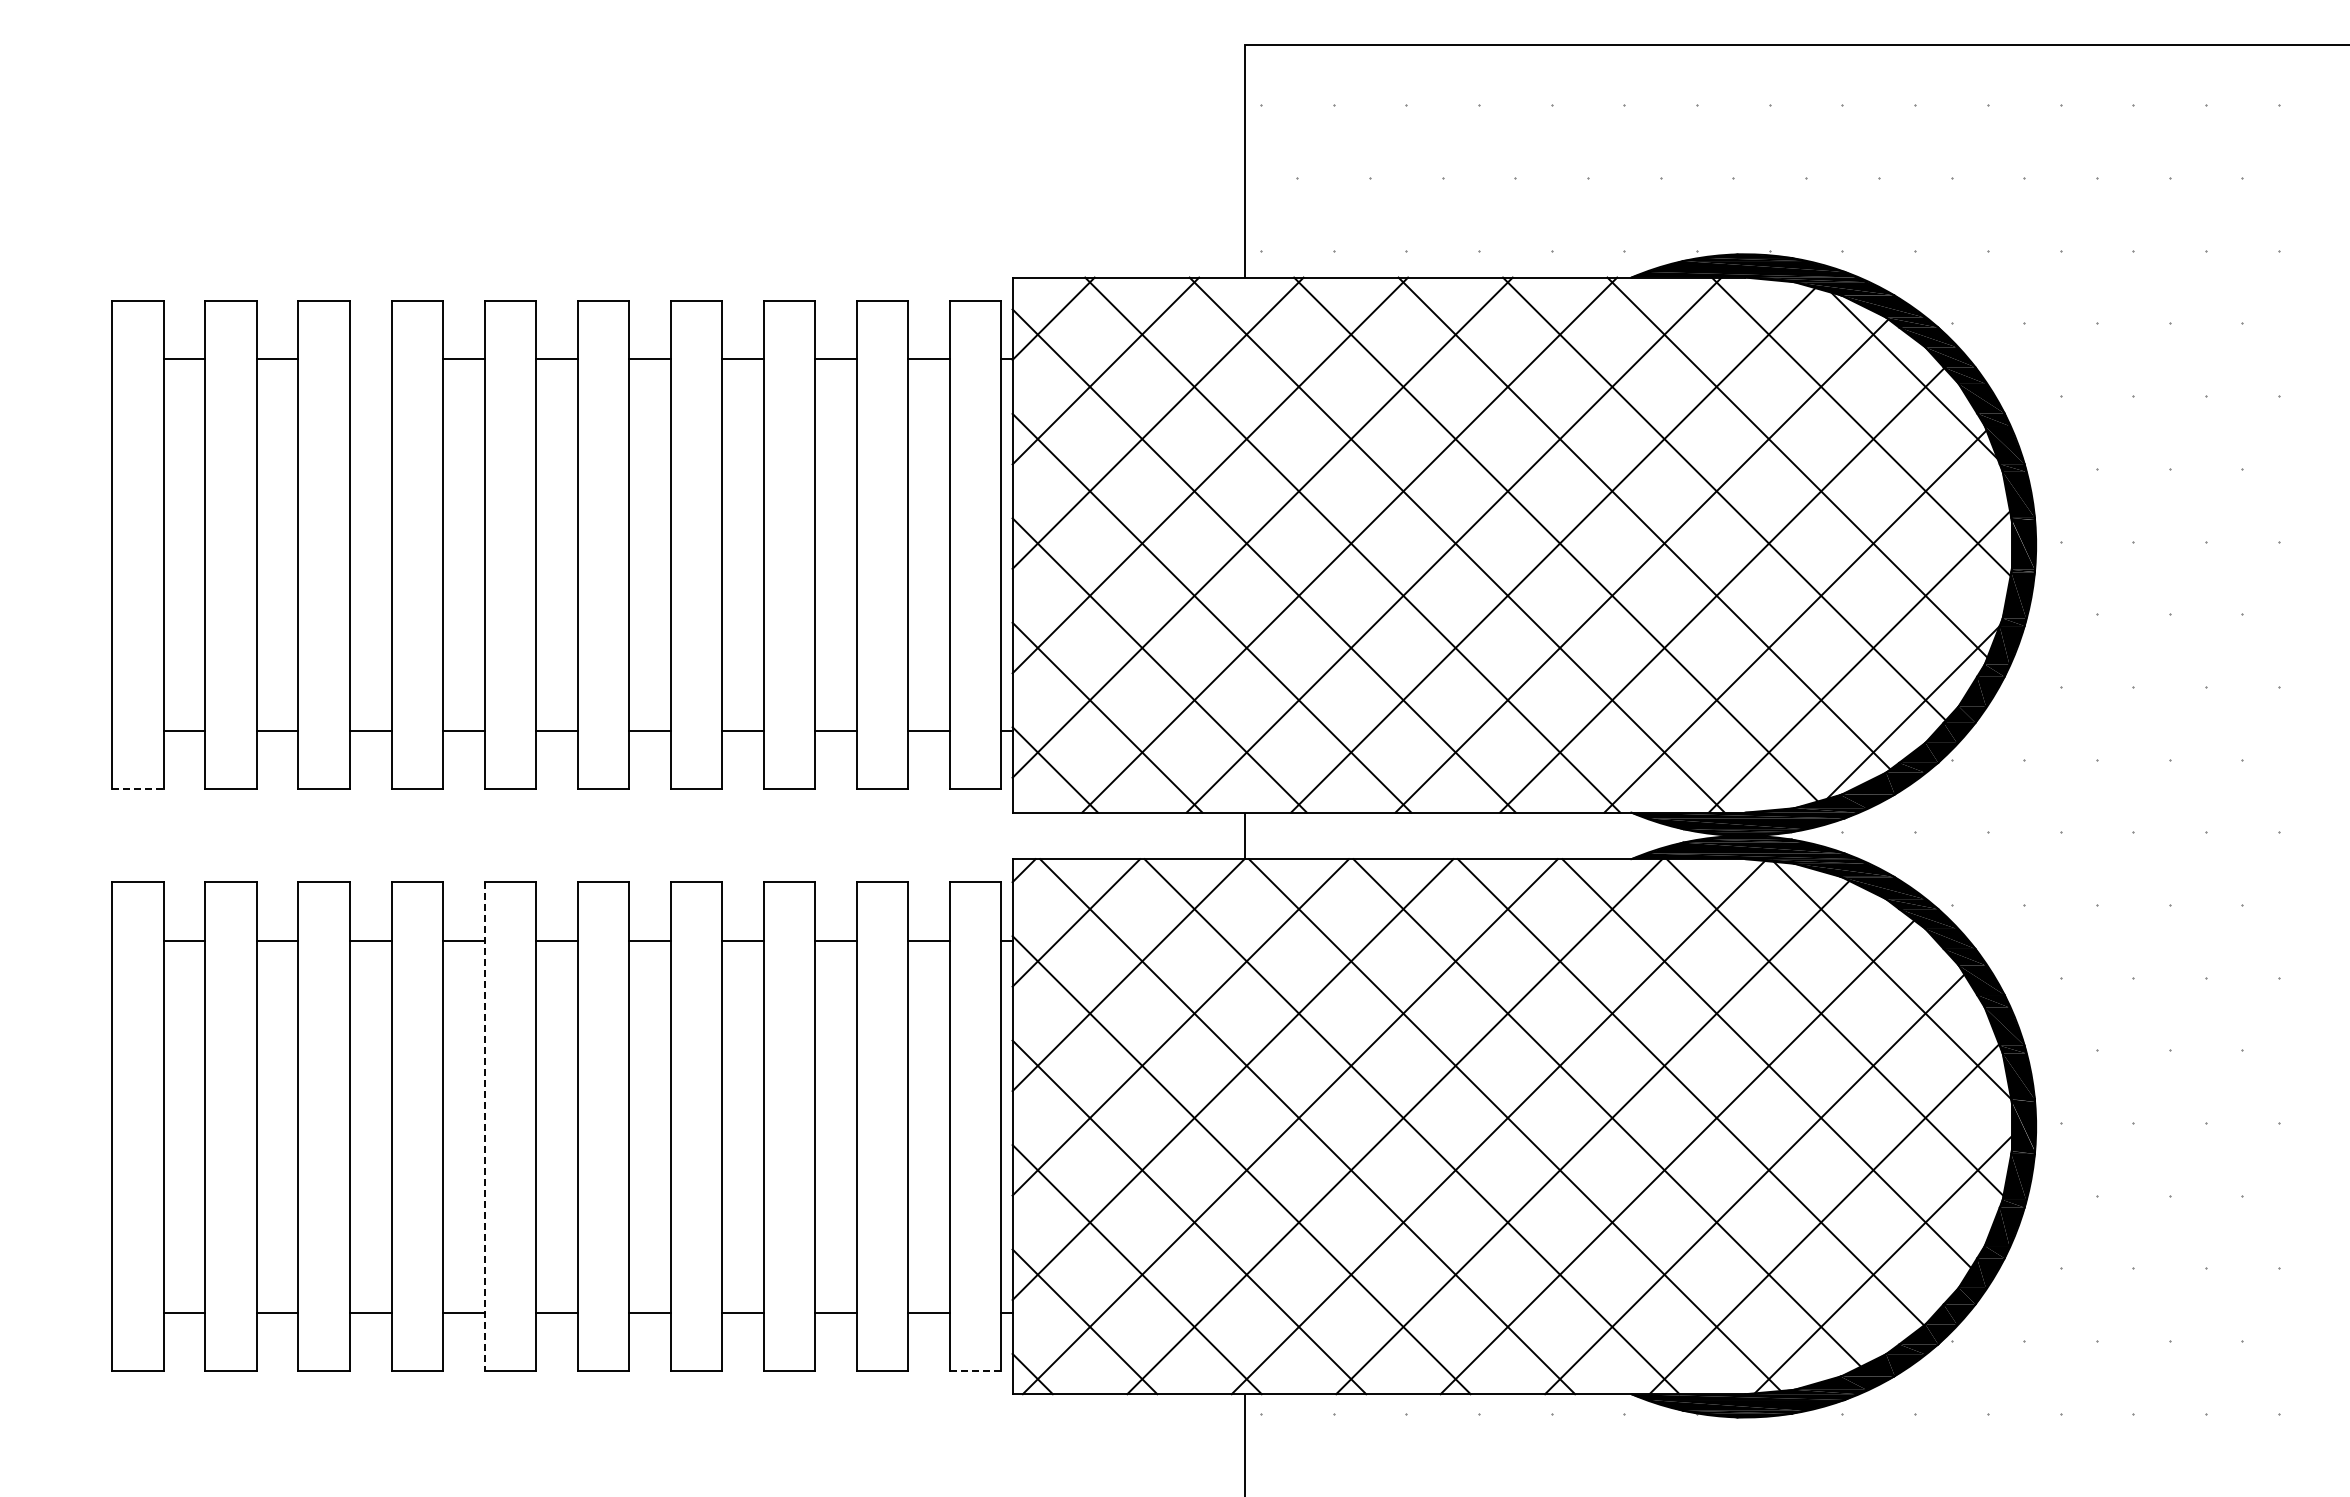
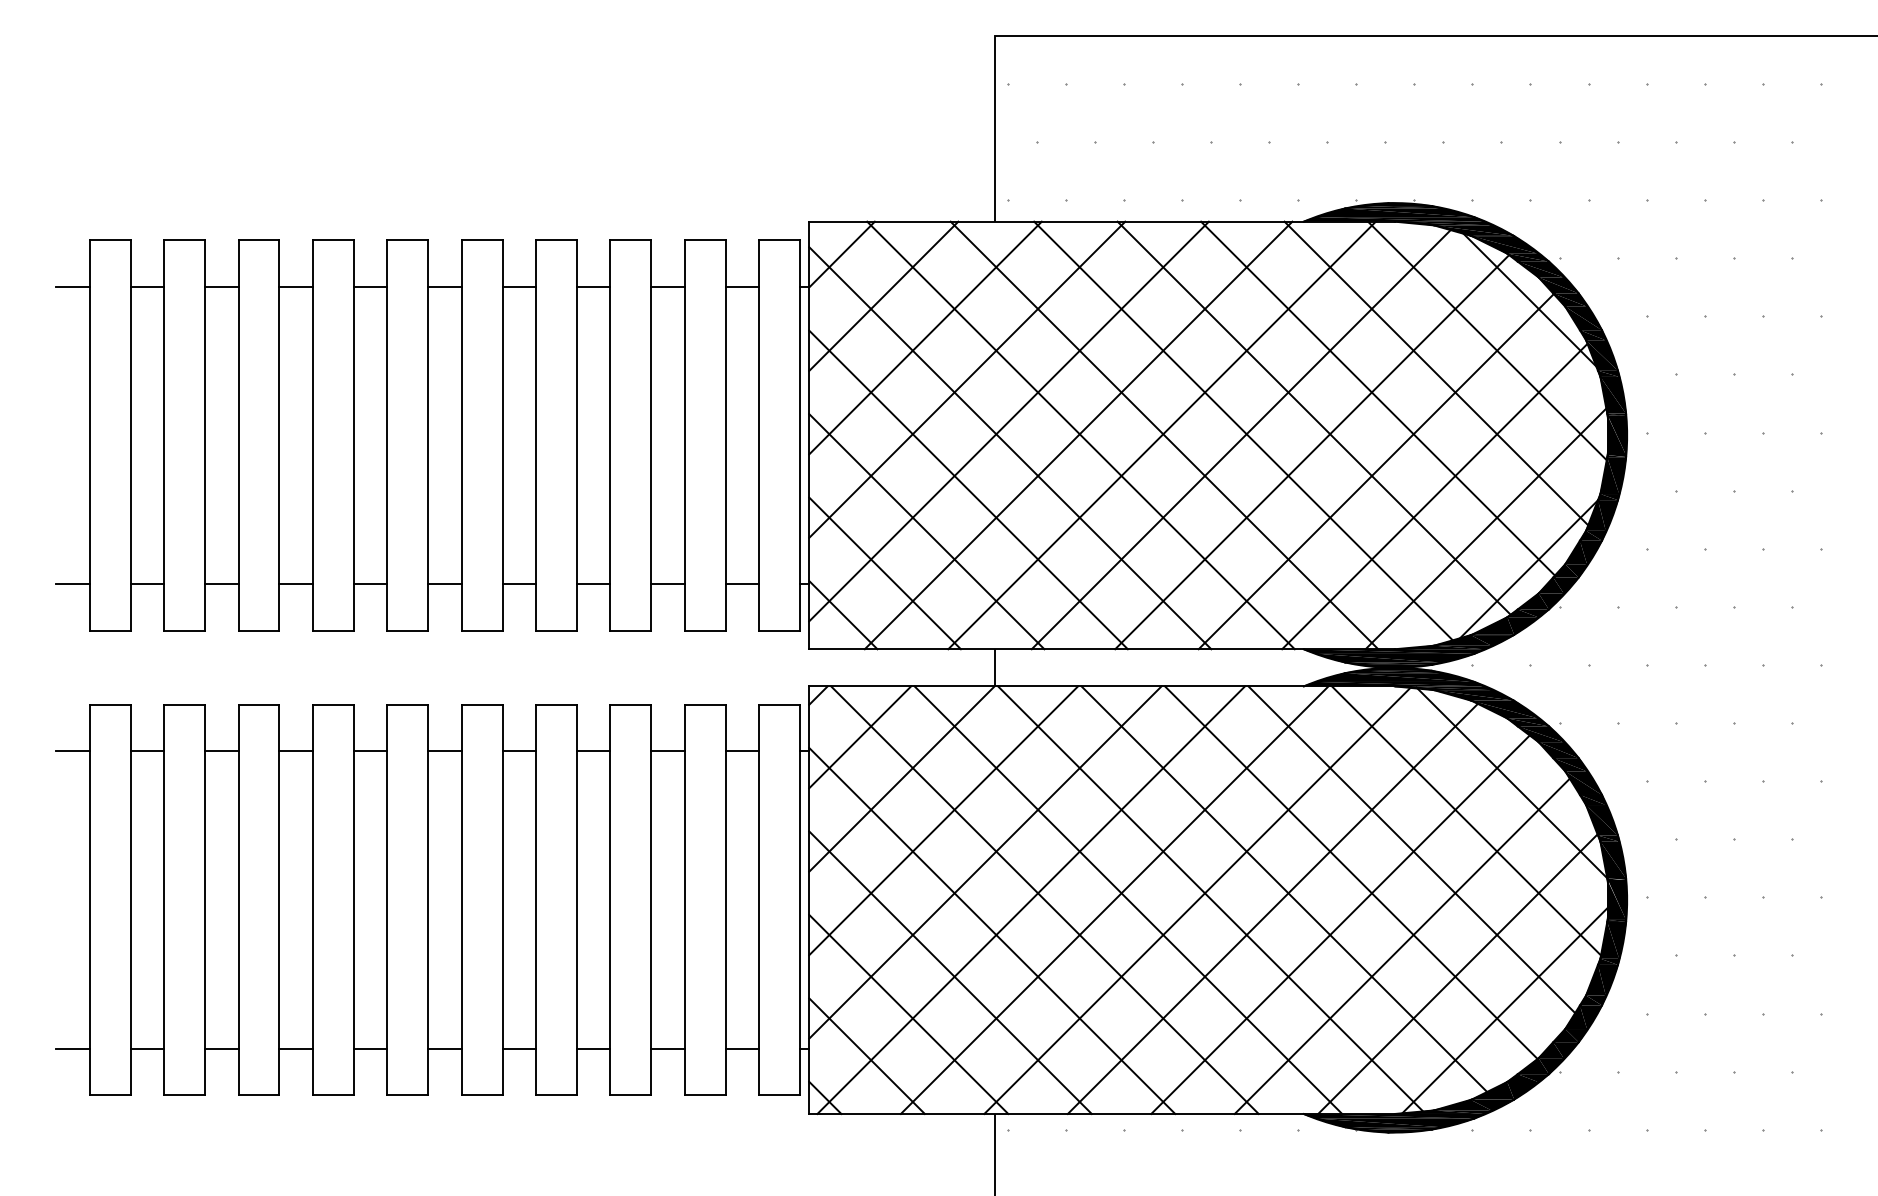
line: (91, 359) -> (73, 287), added
line: (370, 359) -> (296, 287), added
line: (91, 731) -> (73, 584), added
line: (137, 789) -> (109, 630), dashed -> solid
line: (91, 940) -> (73, 751), added
line: (484, 1127) -> (387, 900), dashed -> solid
line: (91, 1312) -> (73, 1048), added
line: (975, 1370) -> (779, 1095), dashed -> solid

